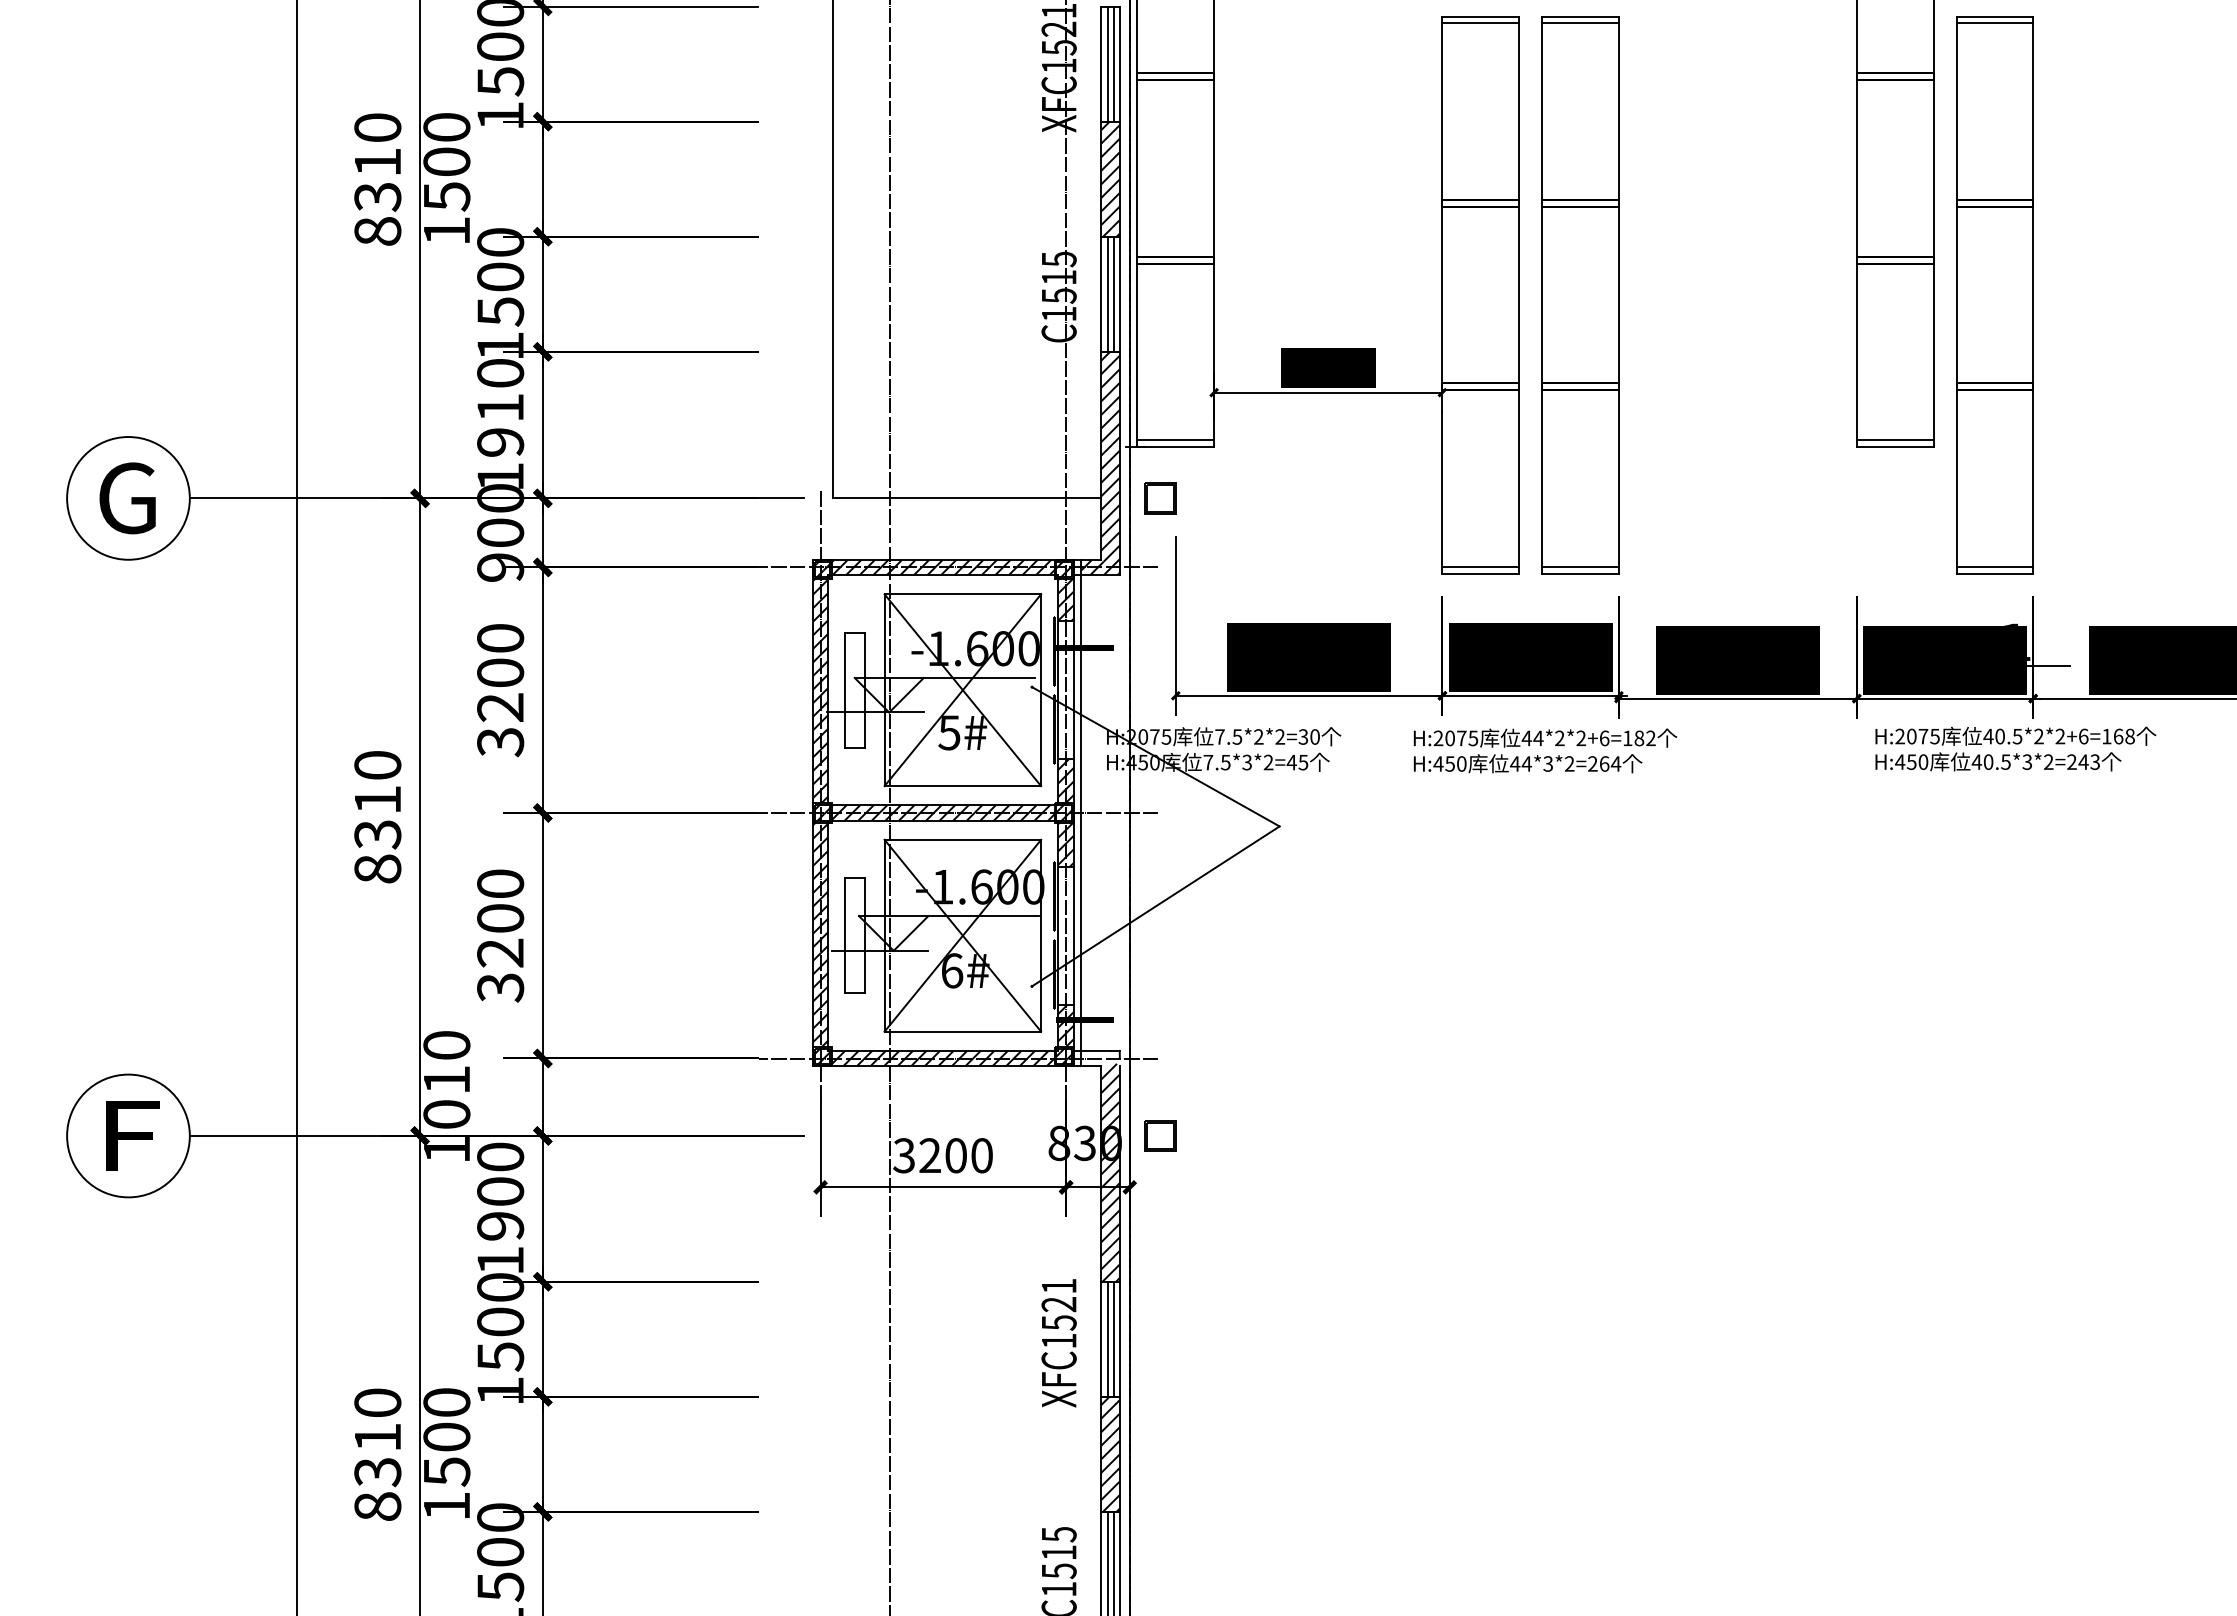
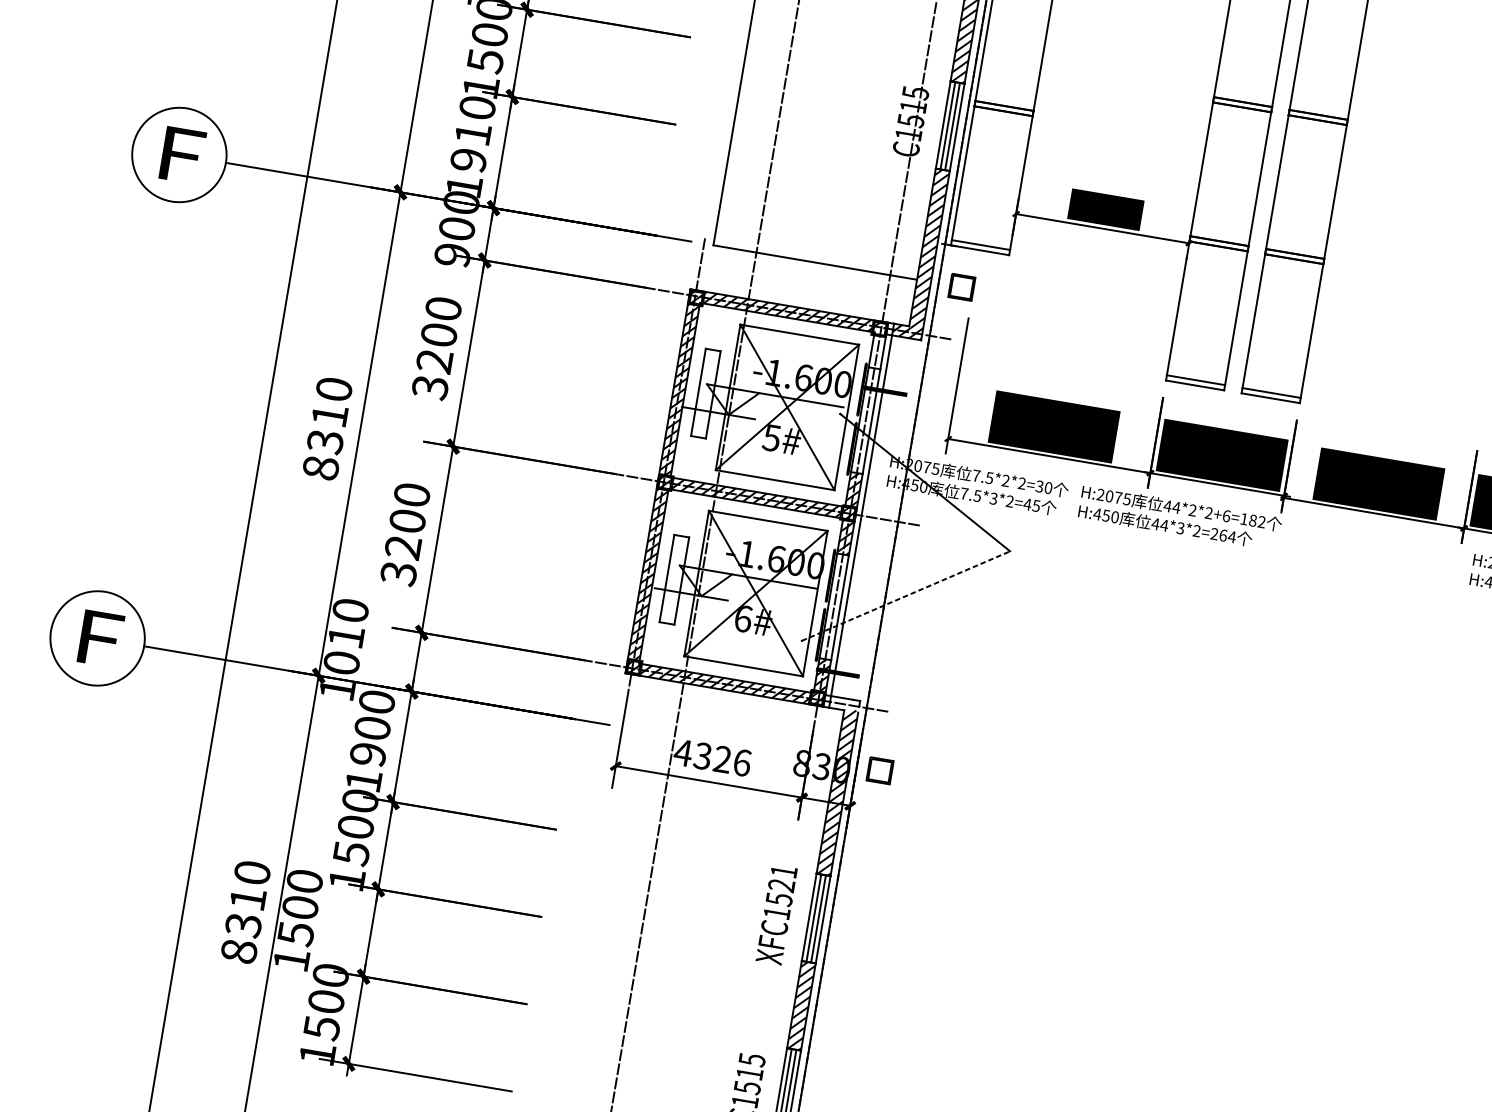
text: (129, 498) -> (180, 155), G -> F
hatch: (1065, 592) -> (877, 346), removed
text: (1545, 750) -> (1180, 517), moved
line: (1156, 906) -> (906, 596), solid -> dashed
text: (942, 1155) -> (712, 757), 3200 -> 4326

